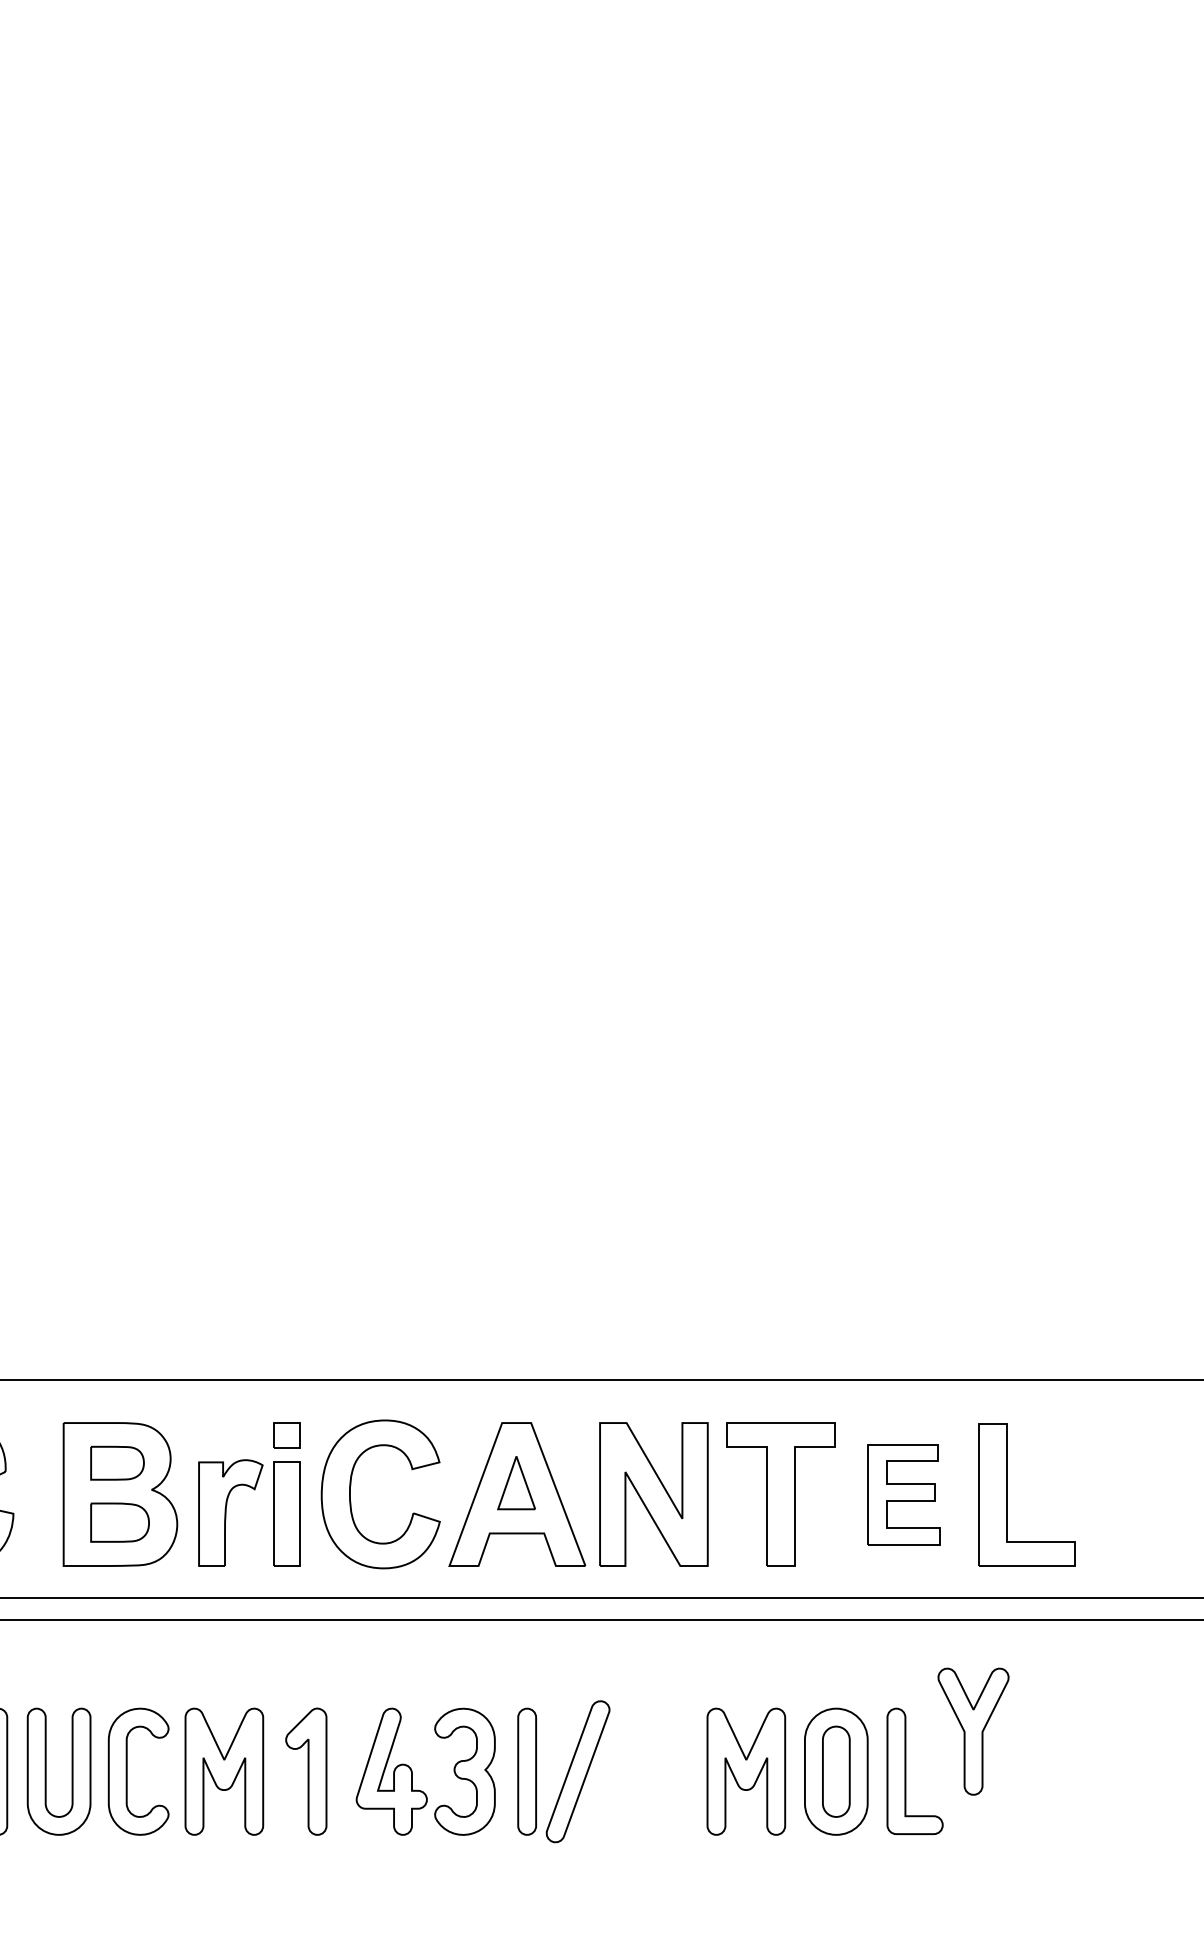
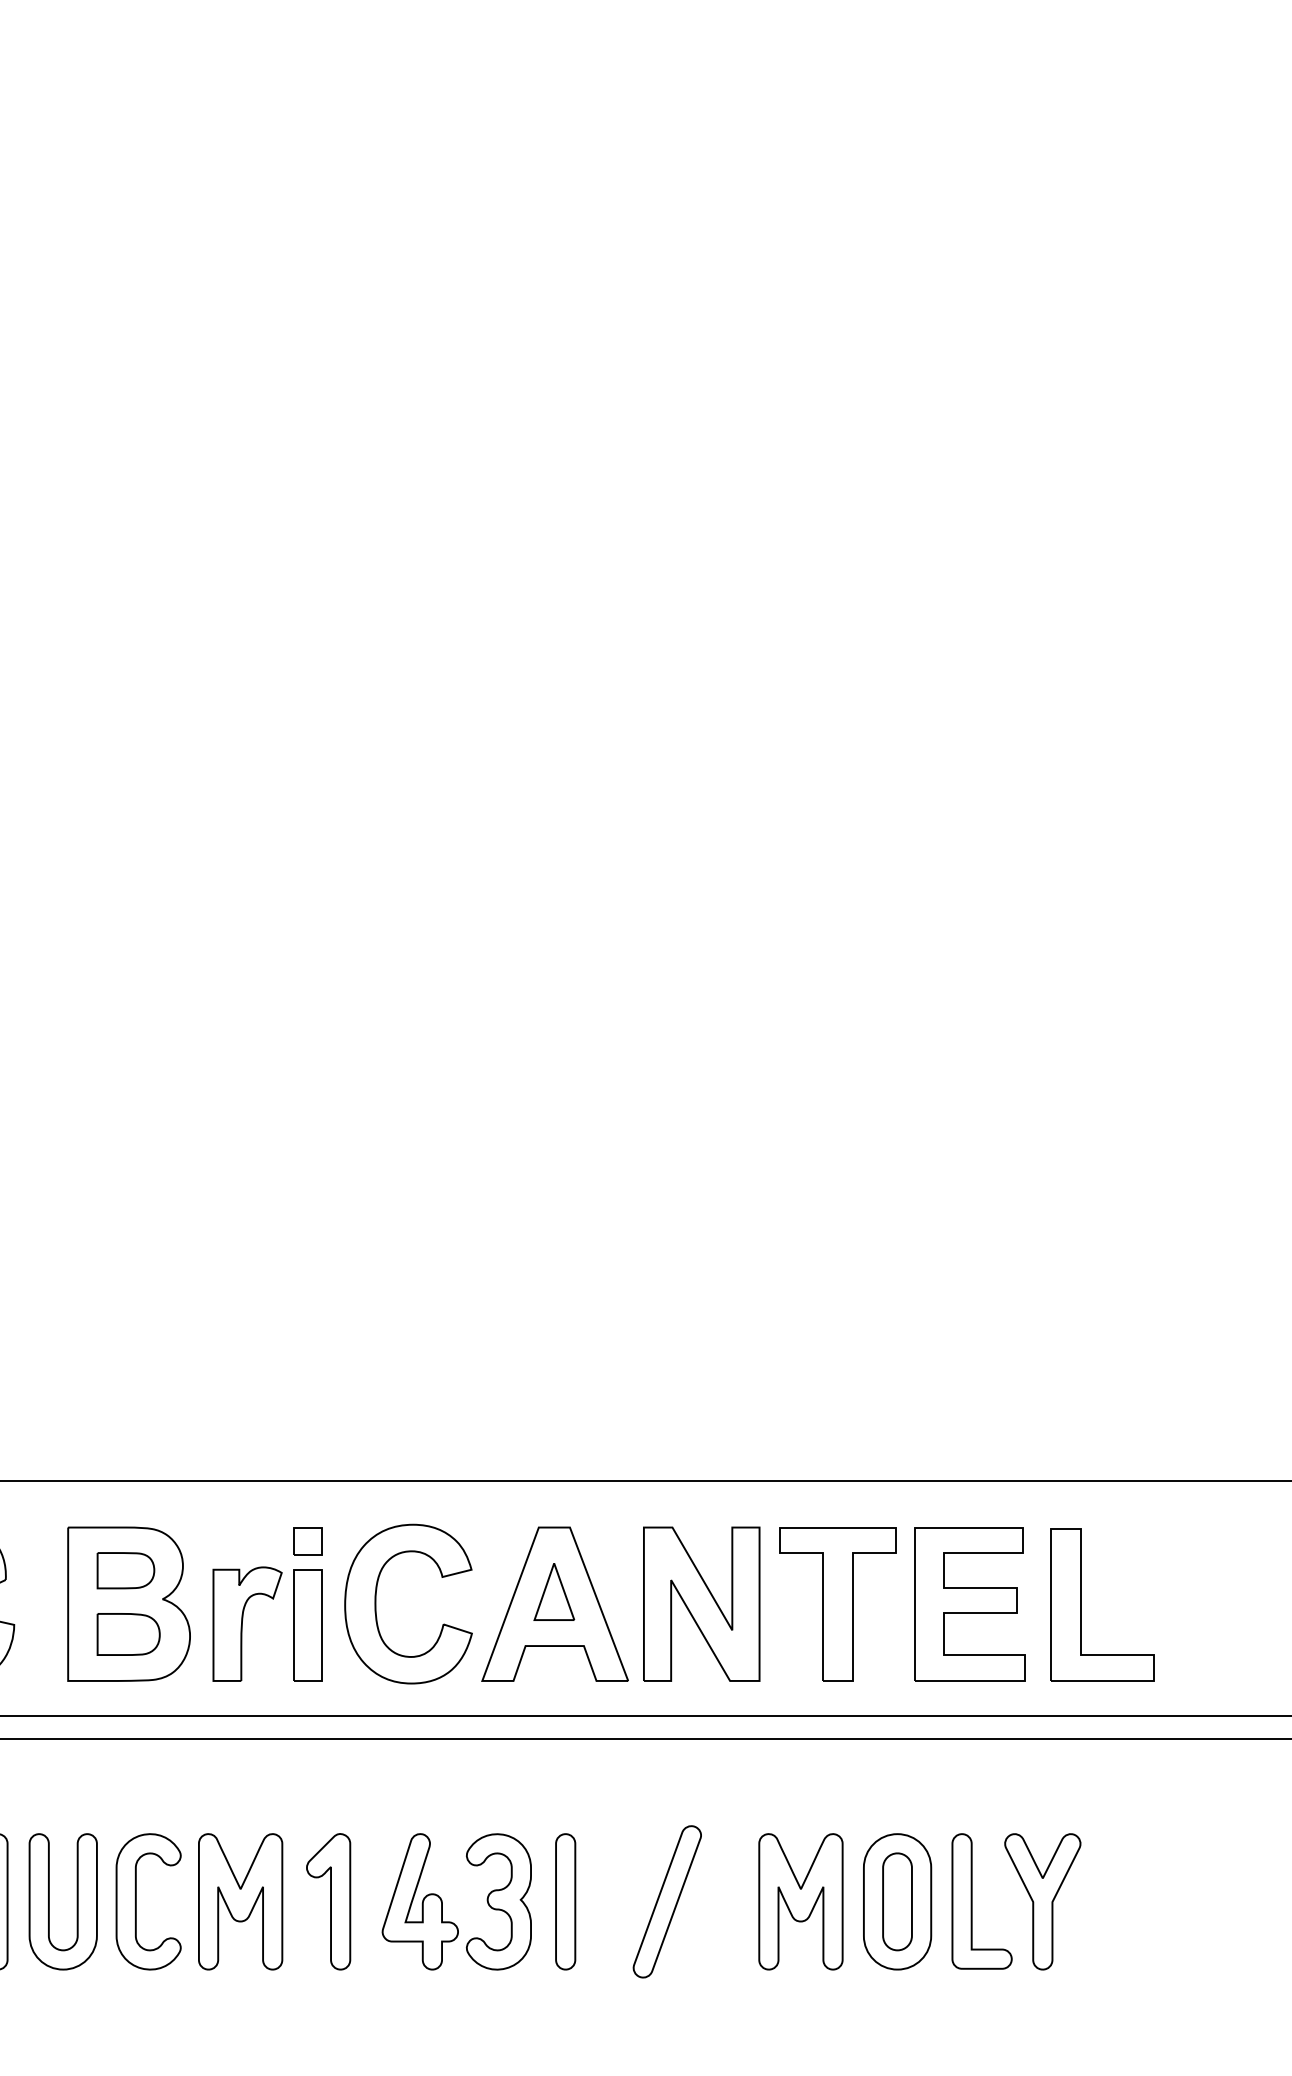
part: (903, 1494) -> (969, 1604), size x1.43
part: (973, 1731) -> (1042, 1901), moved
part: (577, 1771) -> (666, 1901), moved

